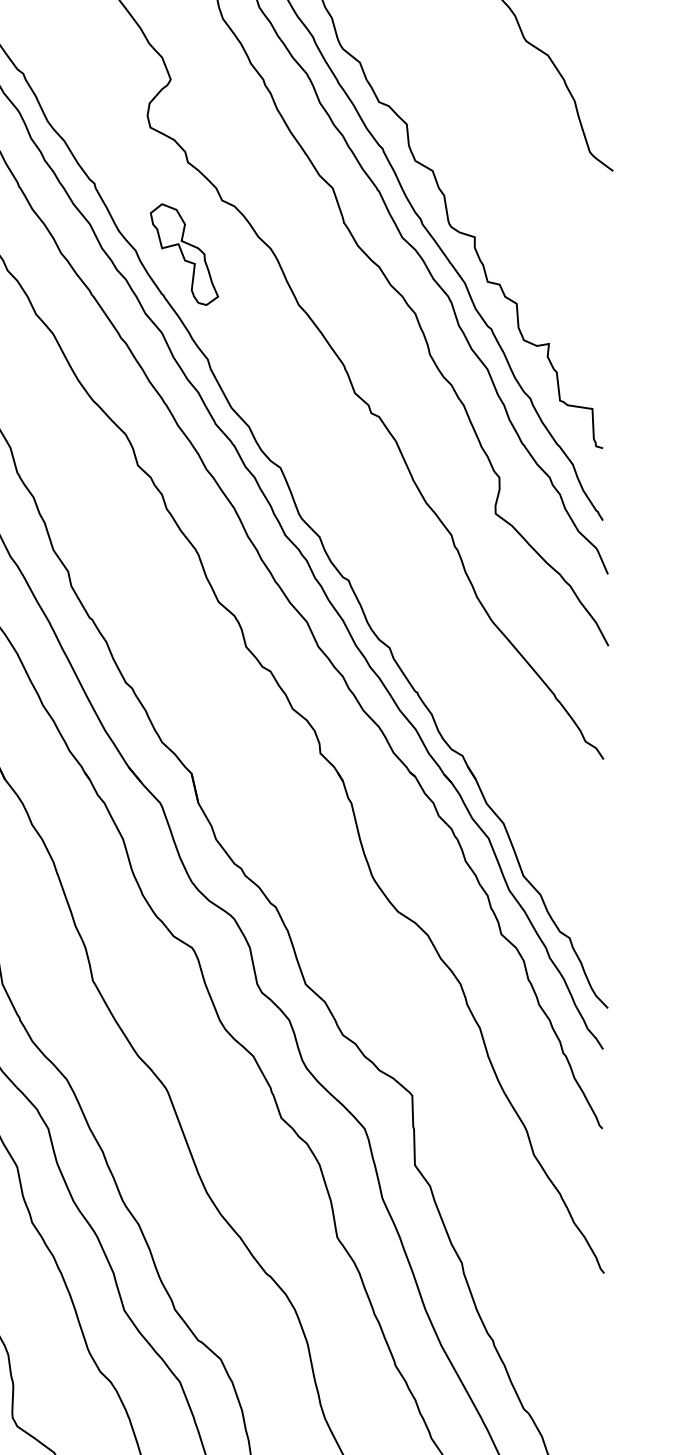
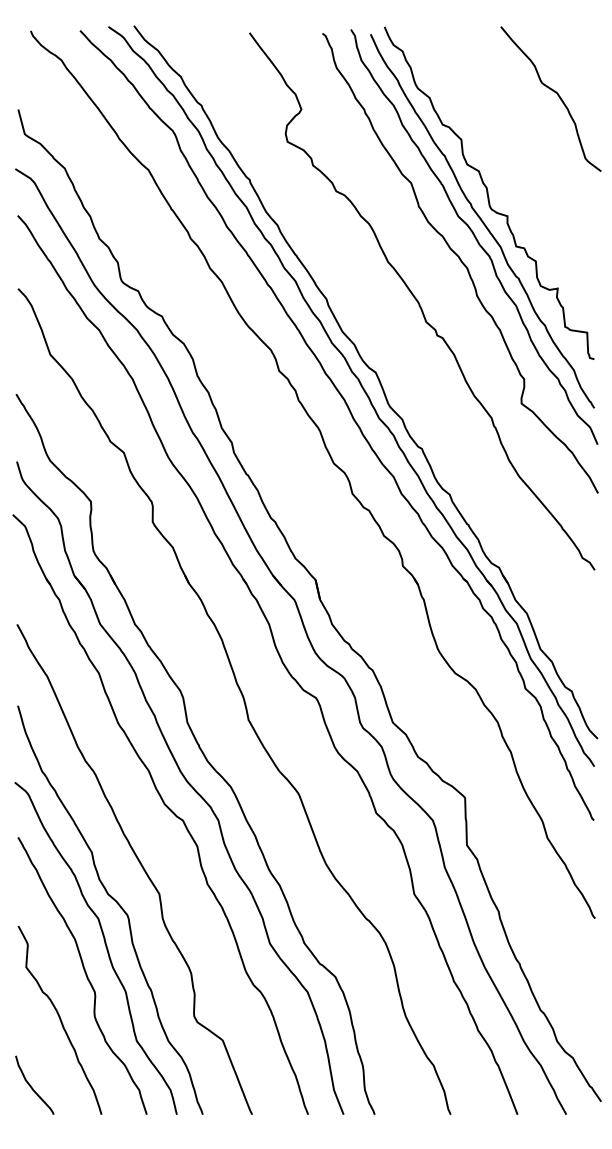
part: (184, 253) -> (310, 227), removed

